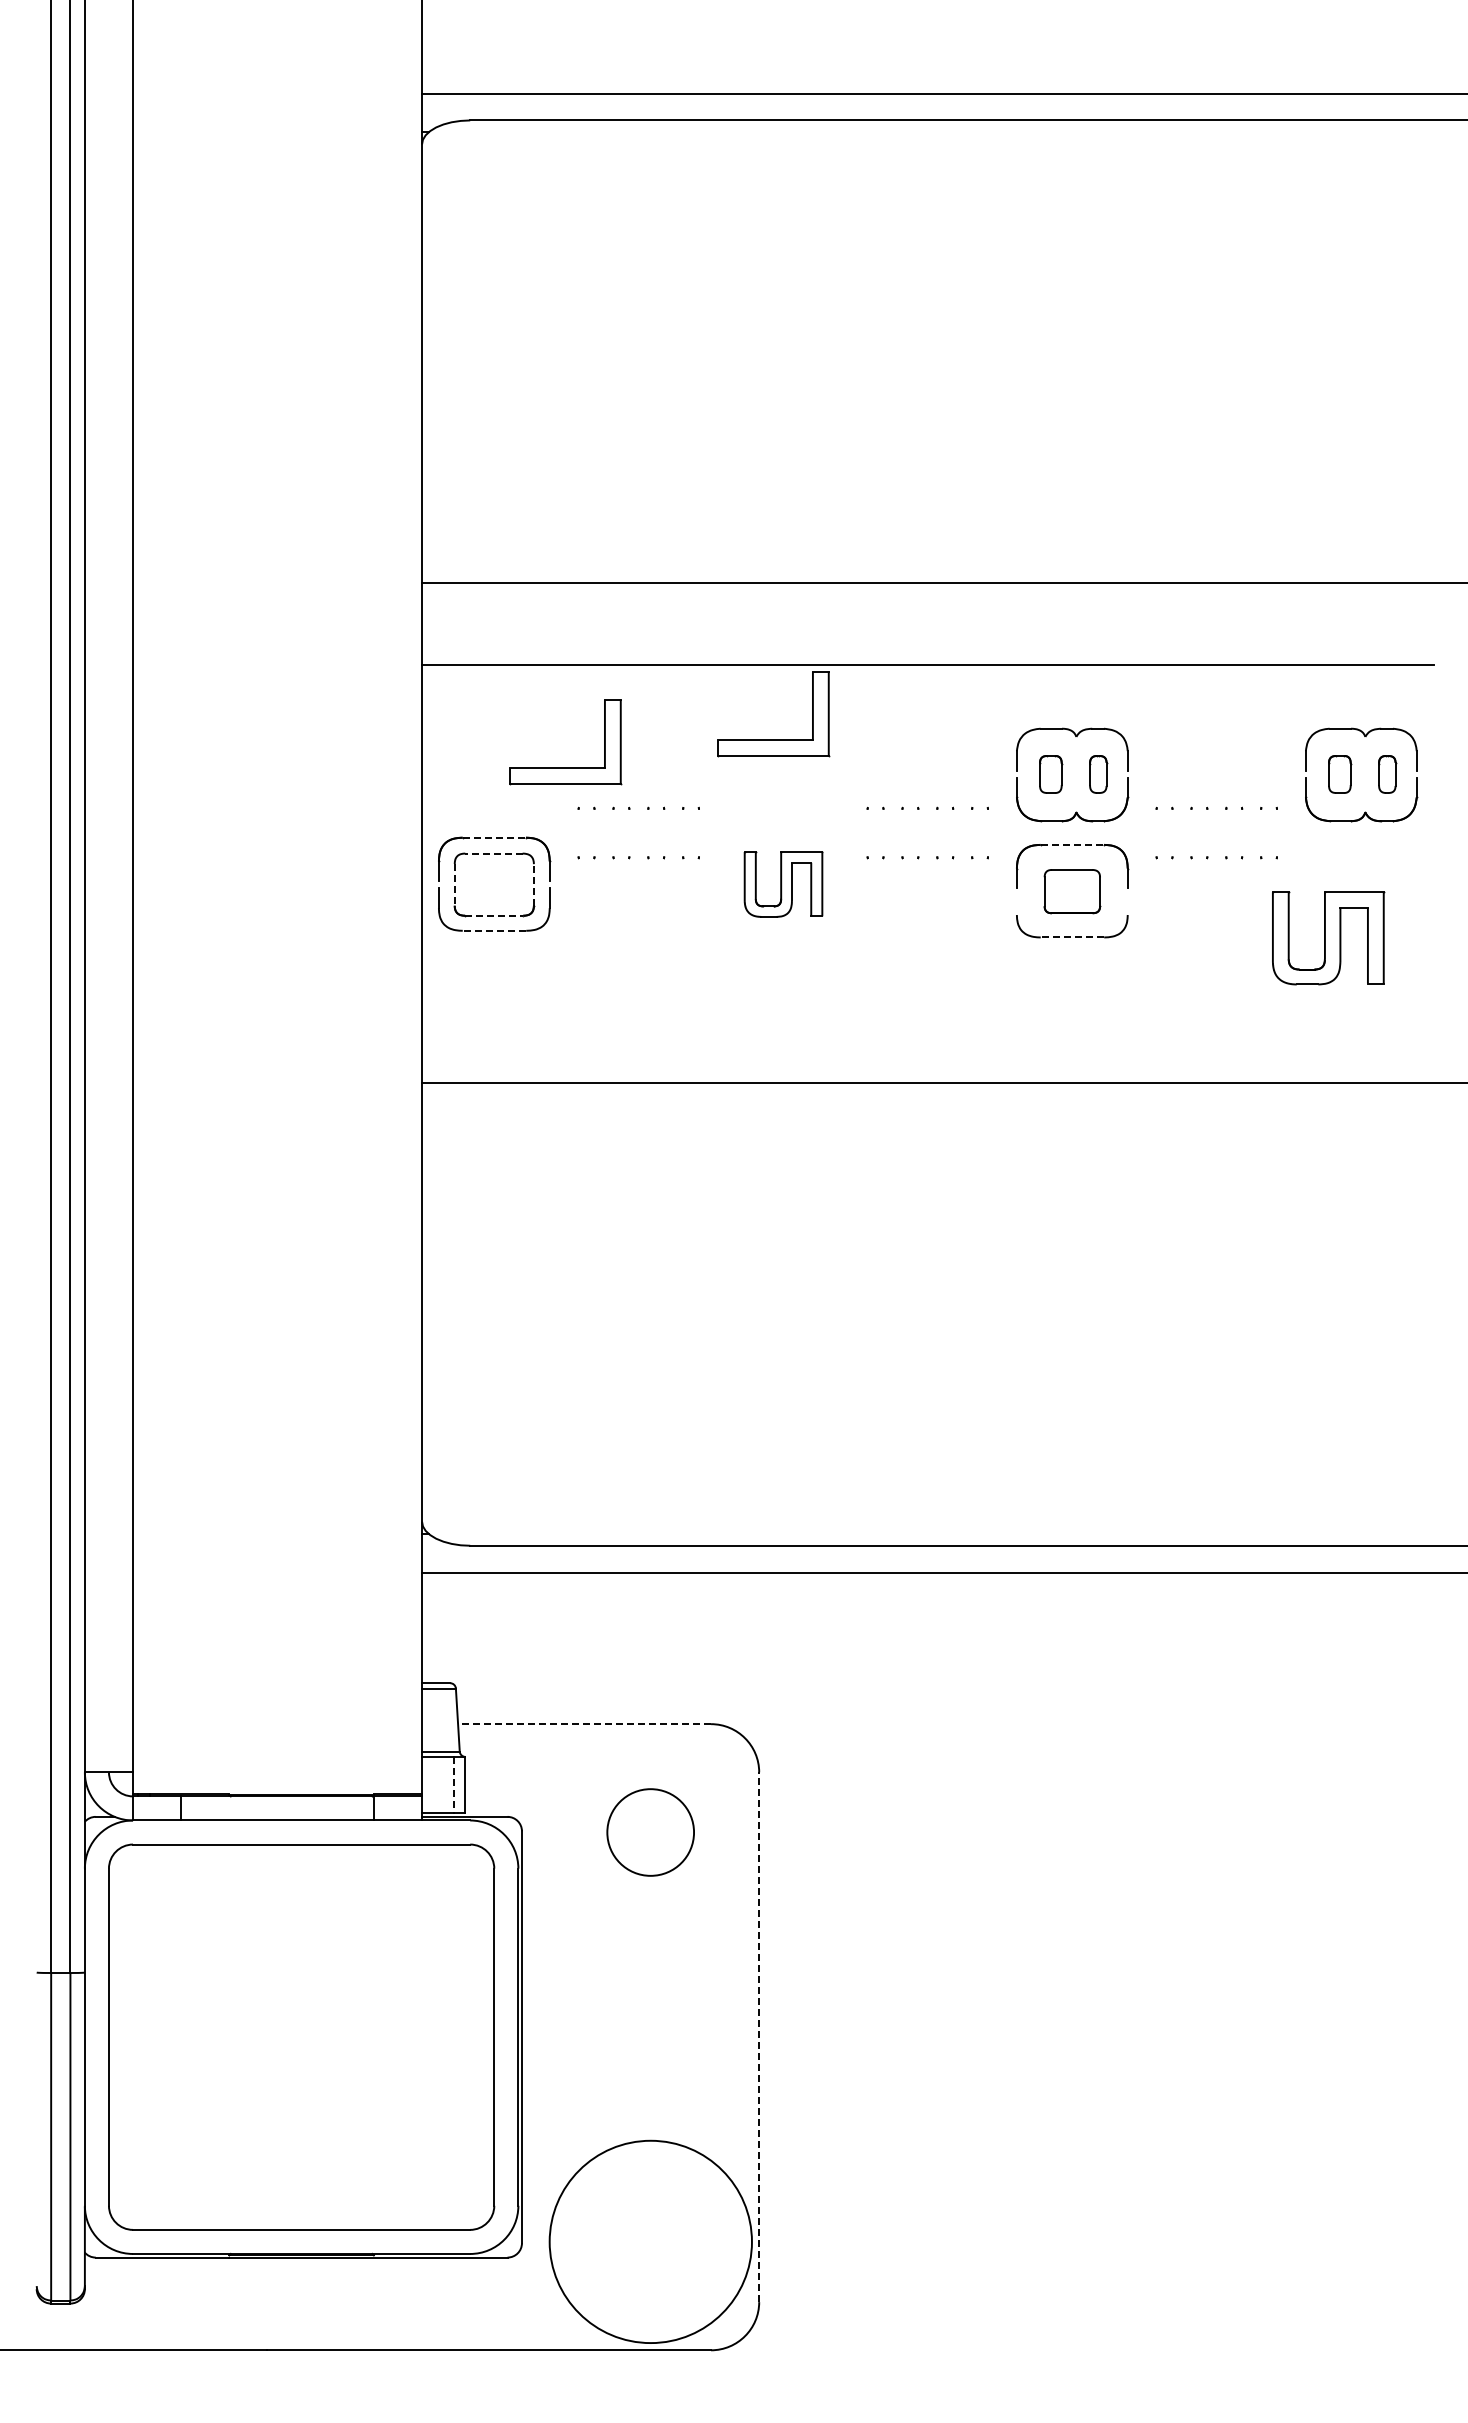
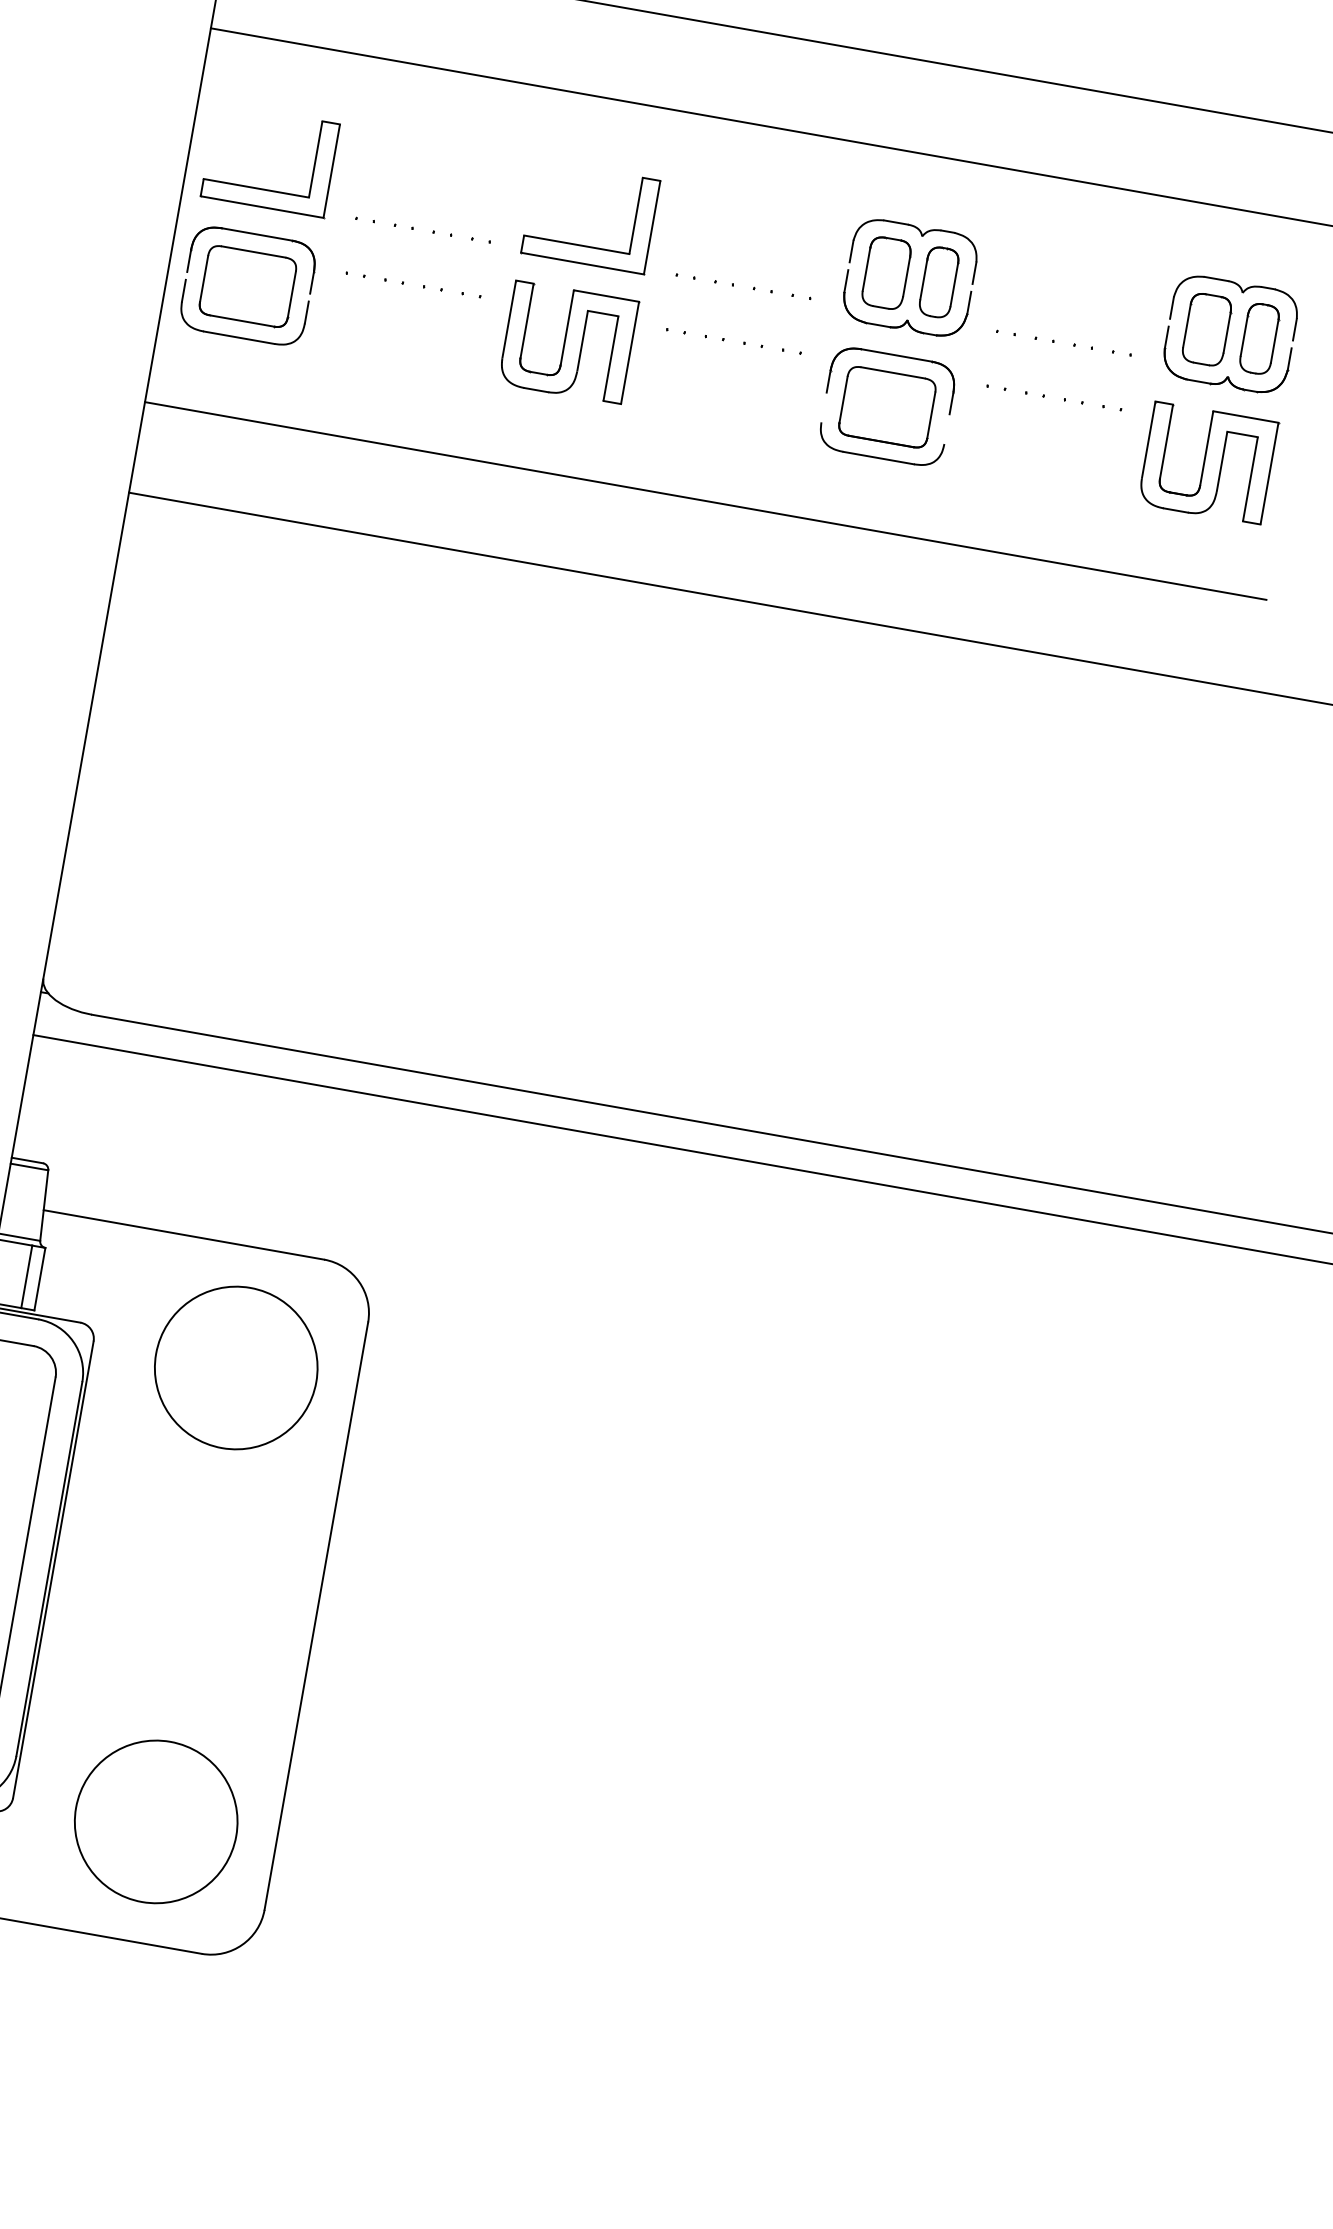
part: (773, 739) -> (585, 245), moved
part: (565, 767) -> (265, 188), moved
part: (1050, 774) -> (886, 273), size x1.67
part: (1098, 774) -> (939, 282), size x1.67
part: (1339, 774) -> (1206, 329), size x1.67
part: (1387, 774) -> (1259, 339), size x1.67
line: (494, 837) -> (257, 234), dashed -> solid
line: (1072, 844) -> (896, 355), dashed -> solid
line: (493, 853) -> (253, 251), dashed -> solid
line: (454, 884) -> (203, 278), dashed -> solid
line: (533, 884) -> (291, 294), dashed -> solid
part: (783, 884) -> (568, 342), size x1.43
part: (1072, 891) -> (887, 407), size x1.43
line: (494, 915) -> (242, 320), dashed -> solid
line: (494, 930) -> (239, 337), dashed -> solid
line: (1072, 937) -> (878, 458), dashed -> solid
part: (1328, 938) -> (1208, 463), moved
line: (927, 1001) -> (705, 500), added
line: (584, 1724) -> (183, 1235), dashed -> solid
line: (453, 1785) -> (26, 1277), dashed -> solid
circle: (650, 1832) -> (235, 1367), size x1.67
line: (759, 2037) -> (316, 1616), dashed -> solid
circle: (650, 2241) -> (155, 1821), size x0.71

